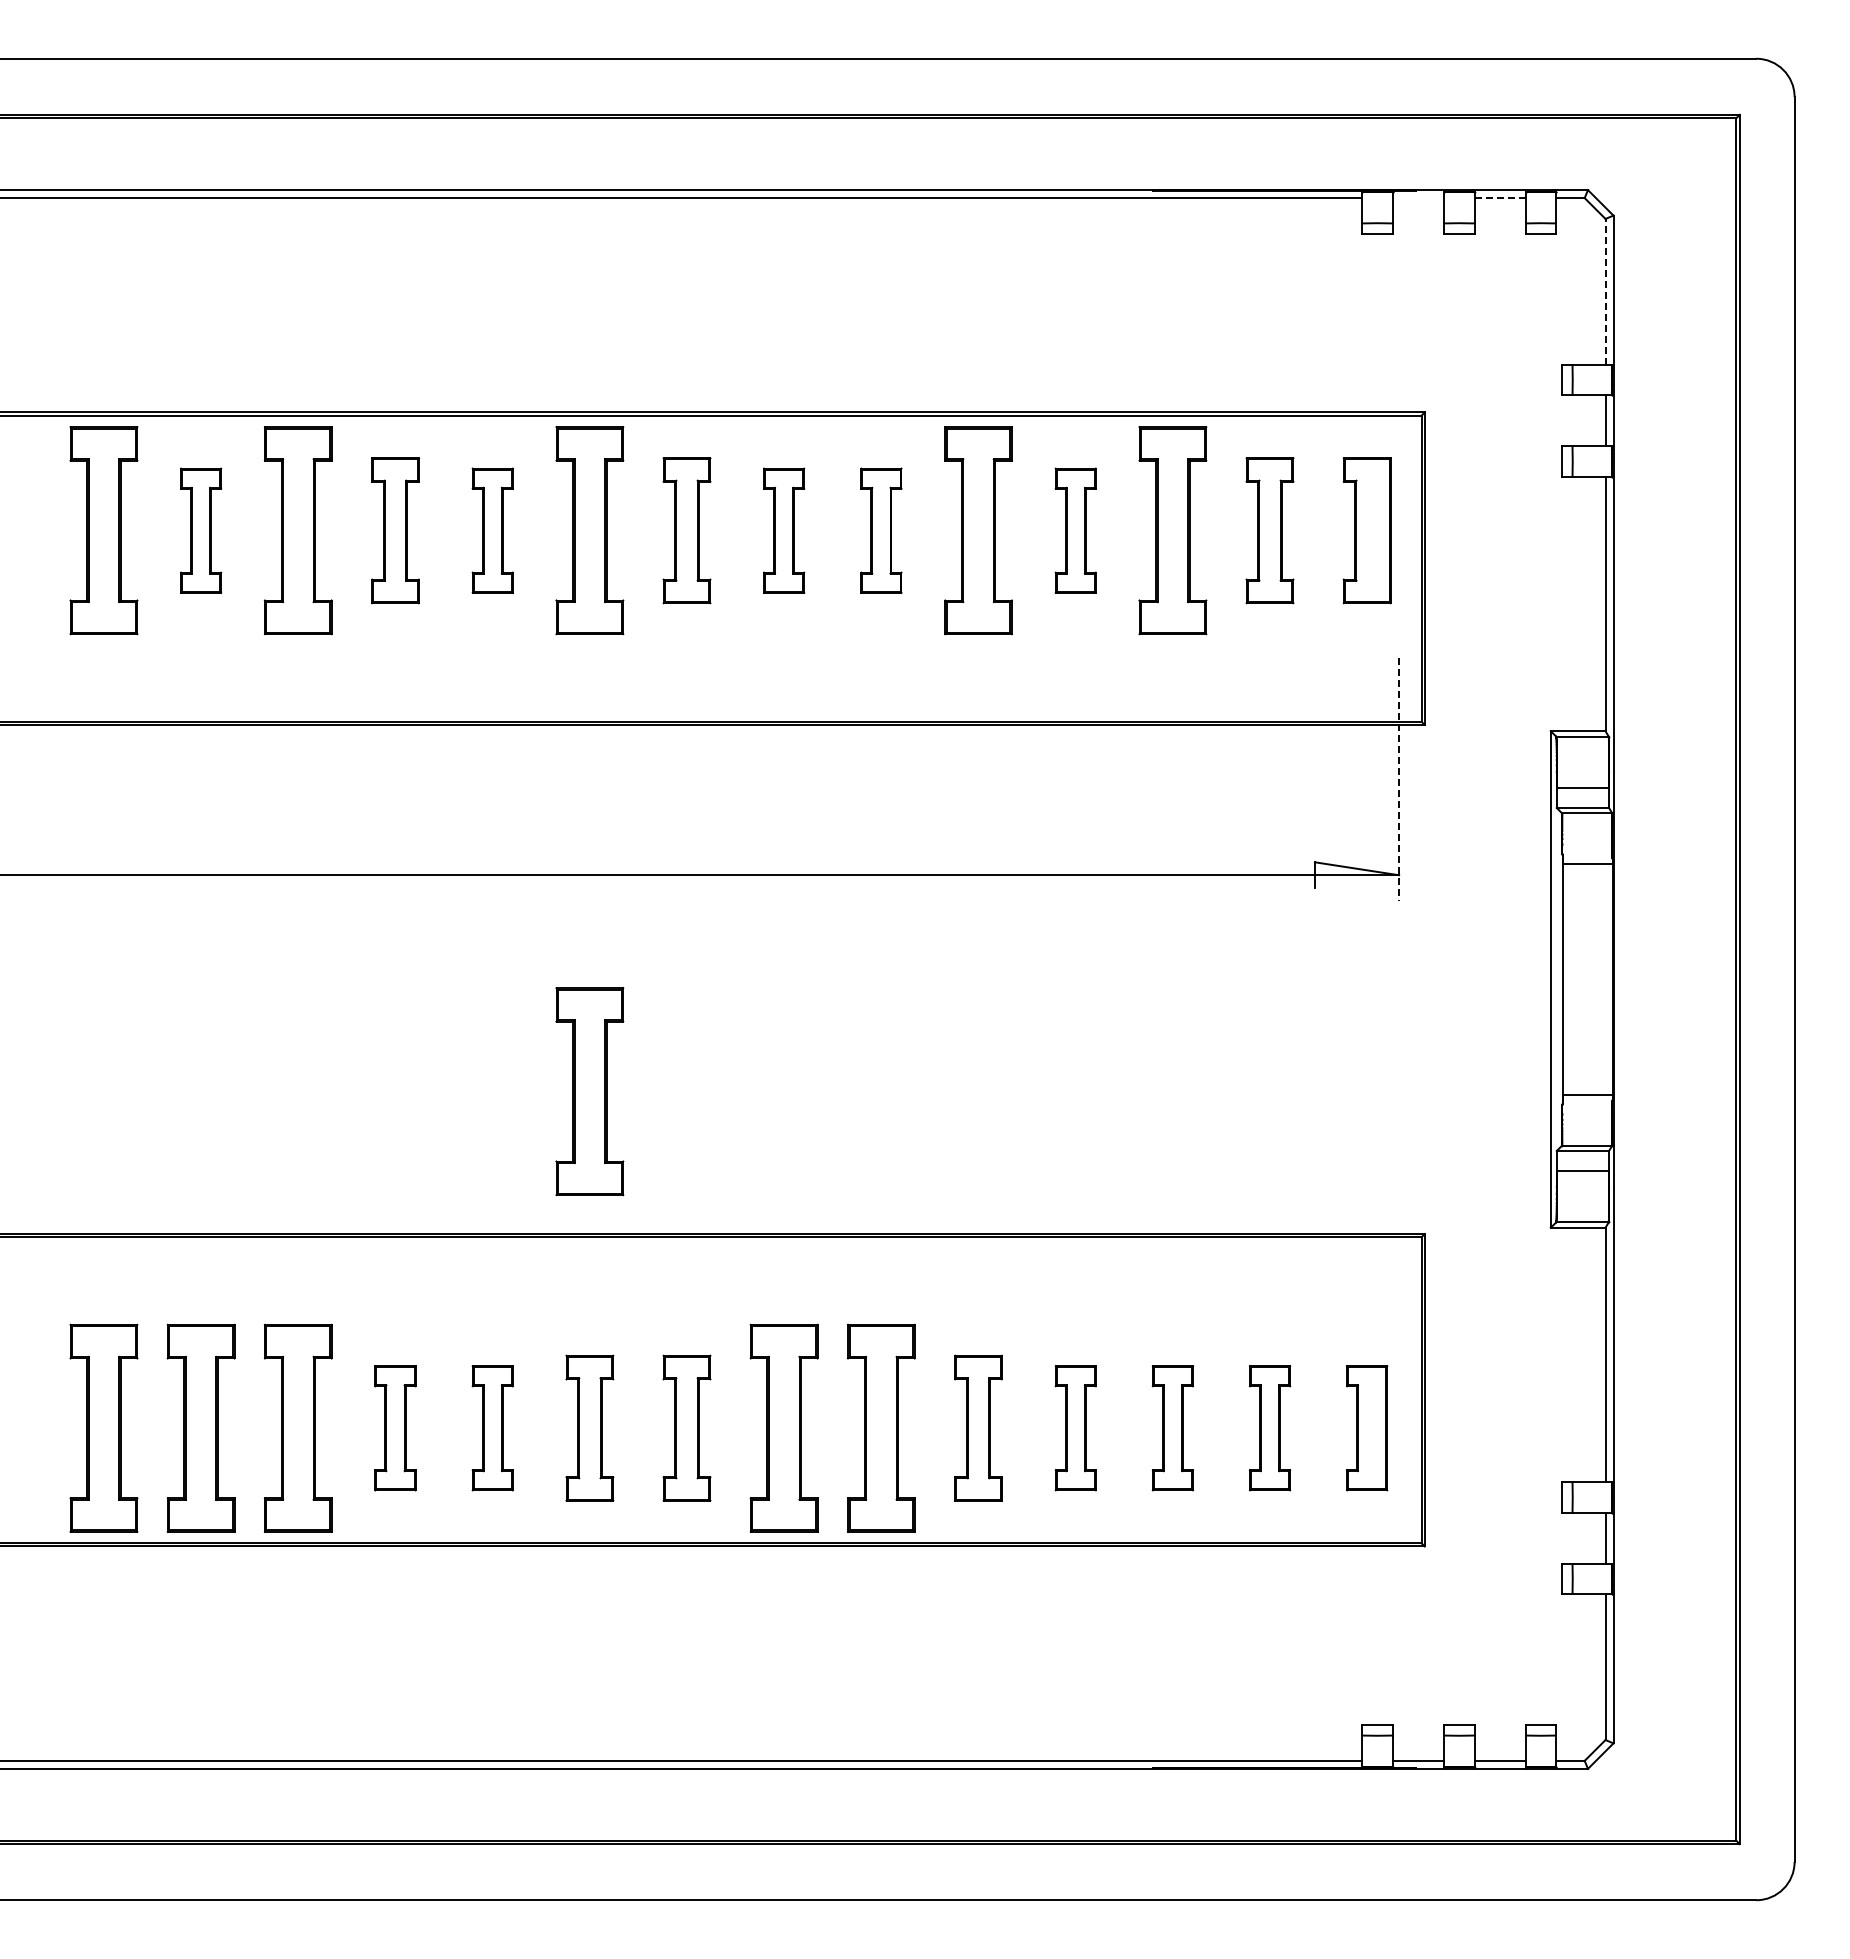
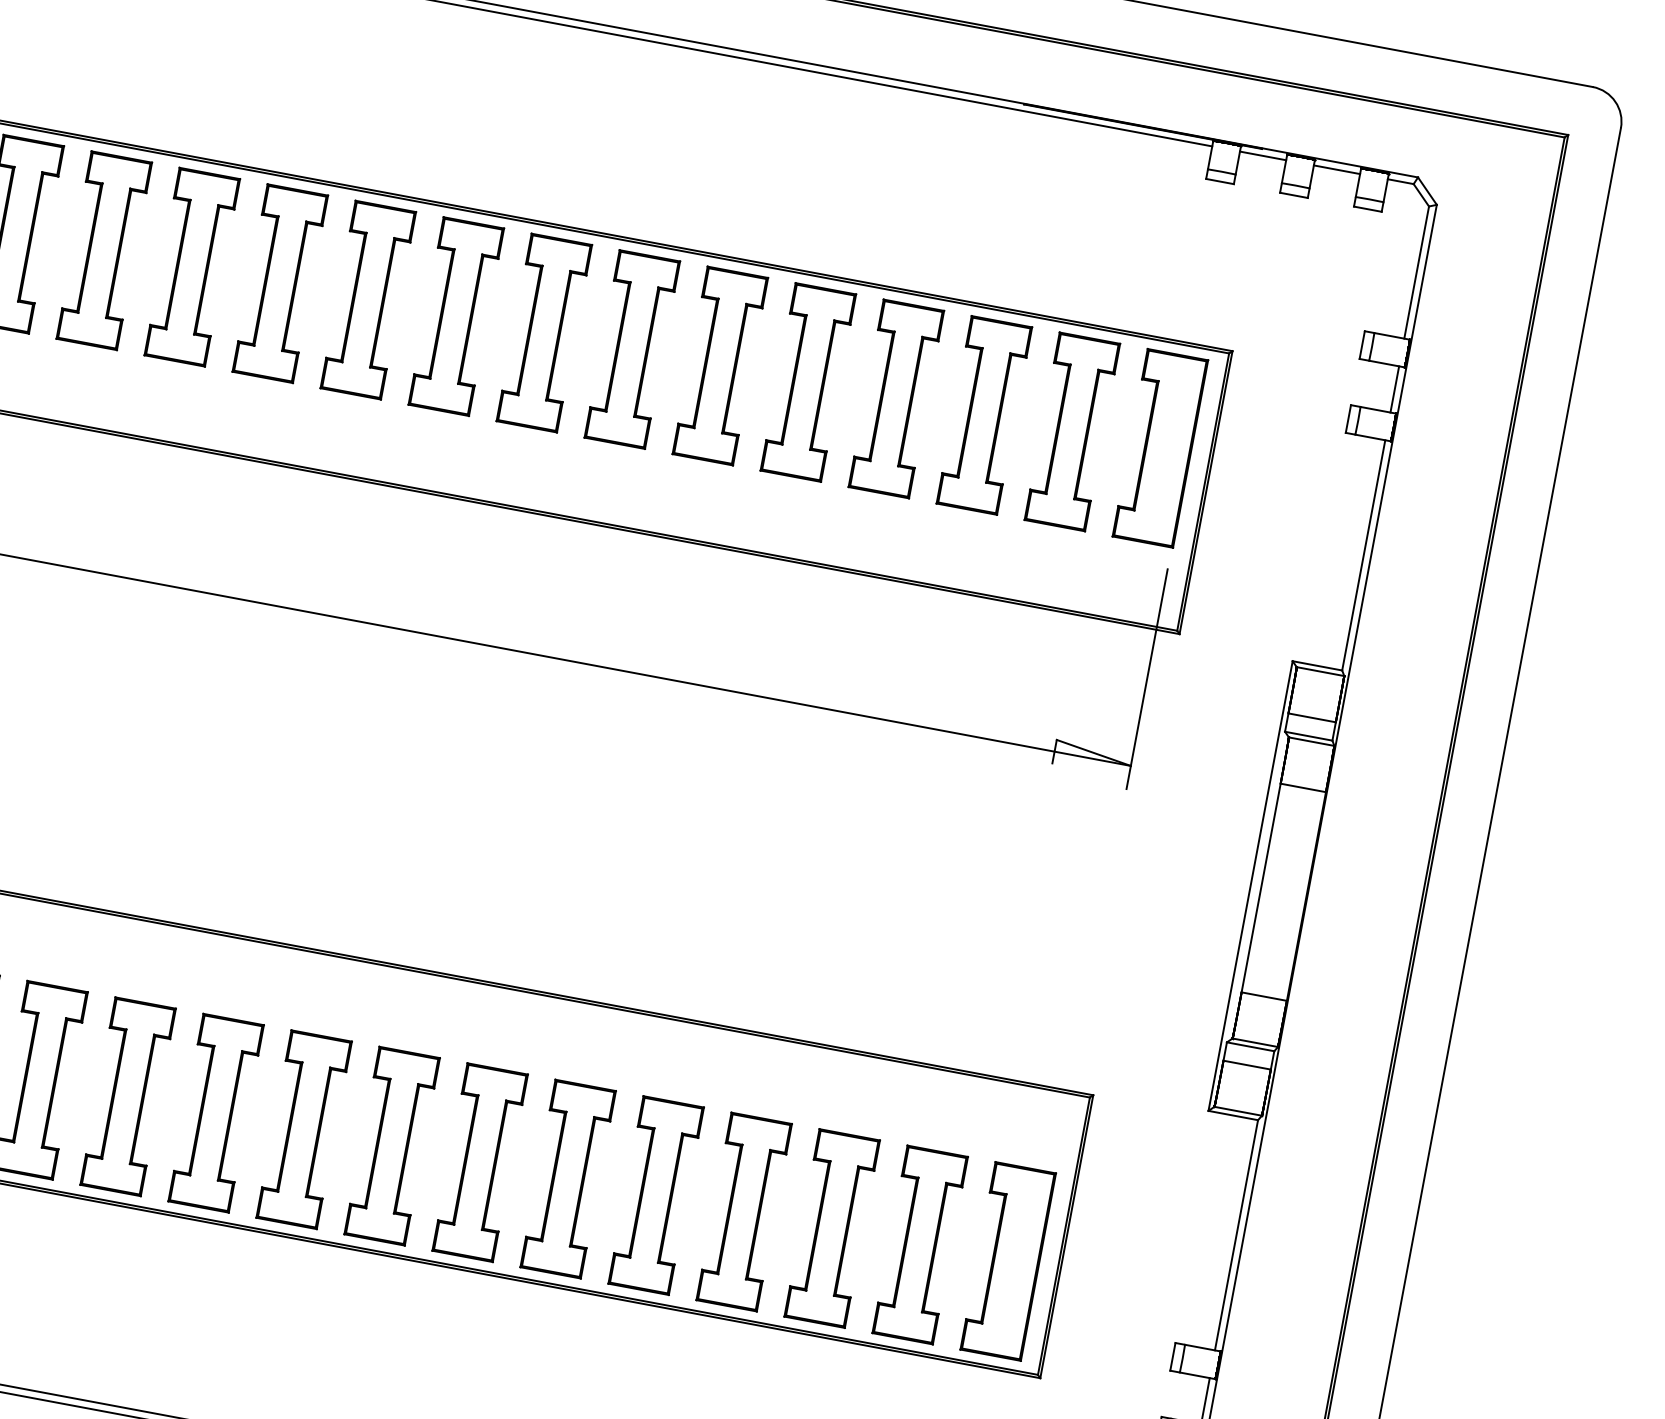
line: (1417, 198) -> (1262, 156), added
line: (1500, 198) -> (1337, 170), dashed -> solid
line: (1605, 291) -> (1416, 272), dashed -> solid
part: (200, 530) -> (103, 250), size x1.67
part: (395, 530) -> (280, 283), size x1.43
part: (492, 530) -> (368, 300), size x1.67
part: (686, 530) -> (543, 332), size x1.43
part: (783, 530) -> (631, 349), size x1.67
part: (881, 530) -> (720, 365), size x1.67
part: (1075, 530) -> (896, 398), size x1.67
part: (1269, 530) -> (1071, 431), size x1.43
part: (1366, 530) -> (1159, 448), size x1.43
line: (1399, 779) -> (1147, 679), dashed -> solid
part: (589, 1091) -> (360, 824), removed
part: (395, 1427) -> (128, 1095), size x1.67
part: (492, 1427) -> (216, 1112), size x1.67
part: (589, 1427) -> (304, 1128), size x1.43
part: (686, 1427) -> (391, 1145), size x1.43
part: (978, 1427) -> (656, 1194), size x1.43
part: (1075, 1427) -> (744, 1211), size x1.67
part: (1172, 1427) -> (832, 1227), size x1.67
part: (1269, 1427) -> (919, 1244), size x1.67
part: (1366, 1427) -> (1007, 1260), size x1.67

